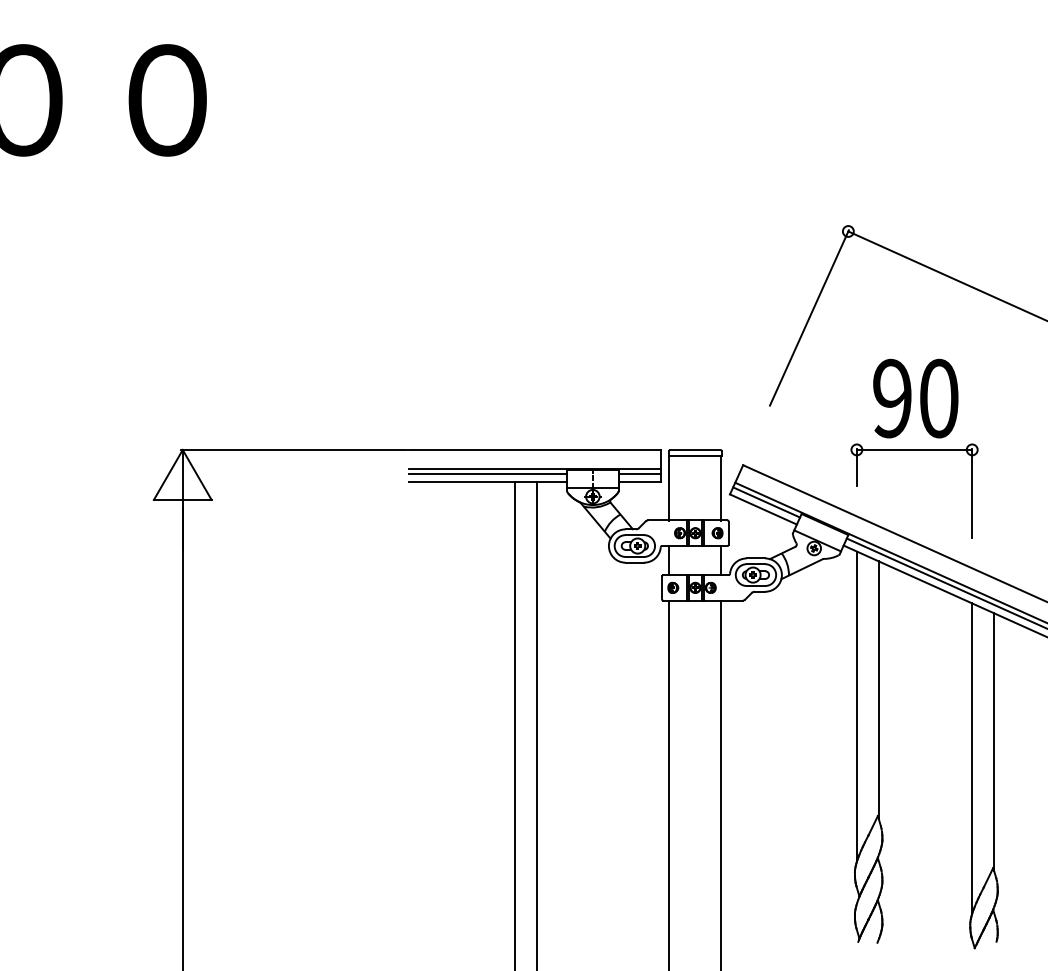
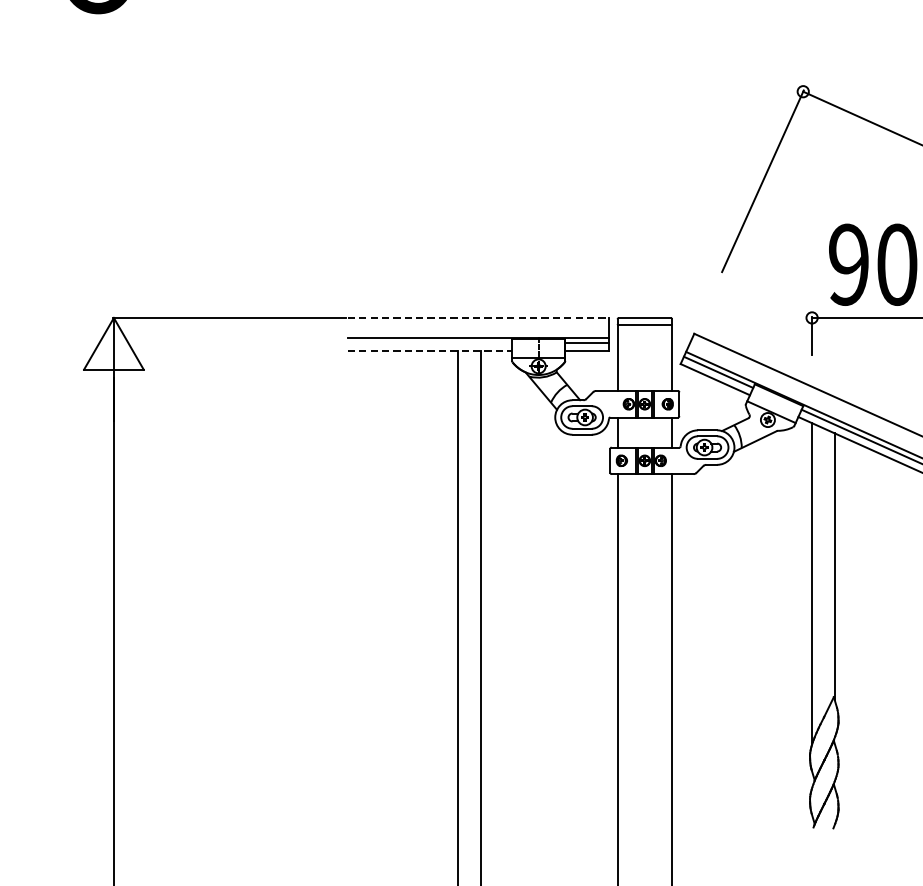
line: (535, 449) -> (479, 317), solid -> dashed
line: (487, 474) -> (429, 343), removed
line: (488, 481) -> (430, 350), solid -> dashed

